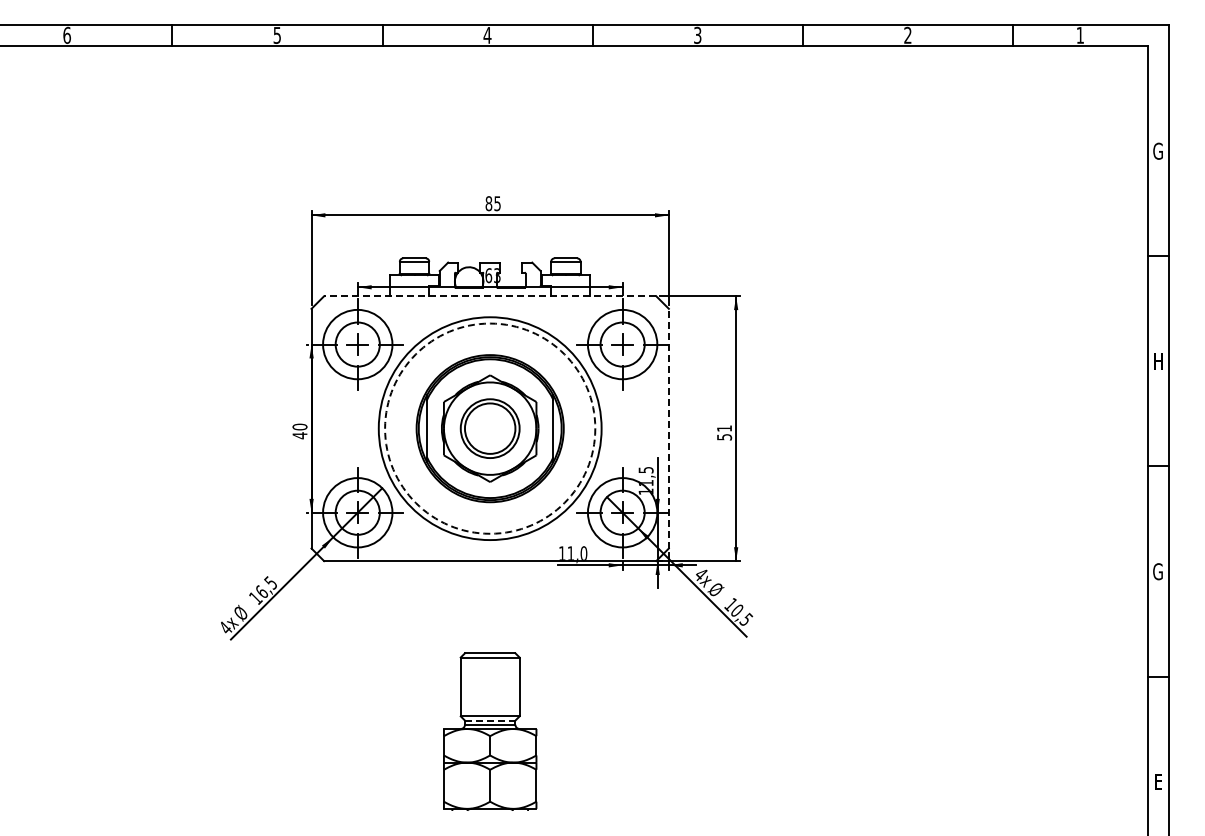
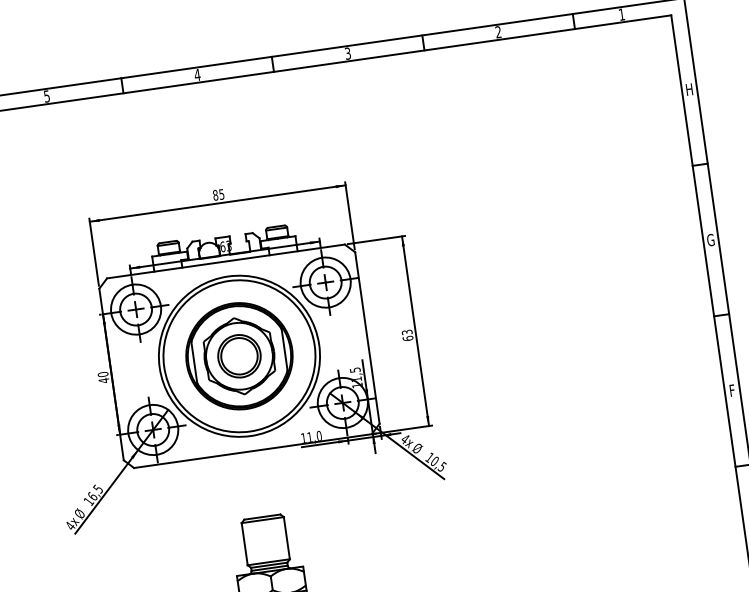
text: (1157, 150) -> (688, 89), G -> H
line: (489, 296) -> (225, 261), dashed -> solid
text: (1157, 361) -> (710, 240), H -> G
circle: (490, 428) -> (239, 356), dashed -> solid
line: (668, 428) -> (367, 337), dashed -> solid
text: (724, 432) -> (407, 335), 51 -> 63
text: (1157, 571) -> (731, 390), G -> F
line: (490, 720) -> (269, 565), dashed -> solid

